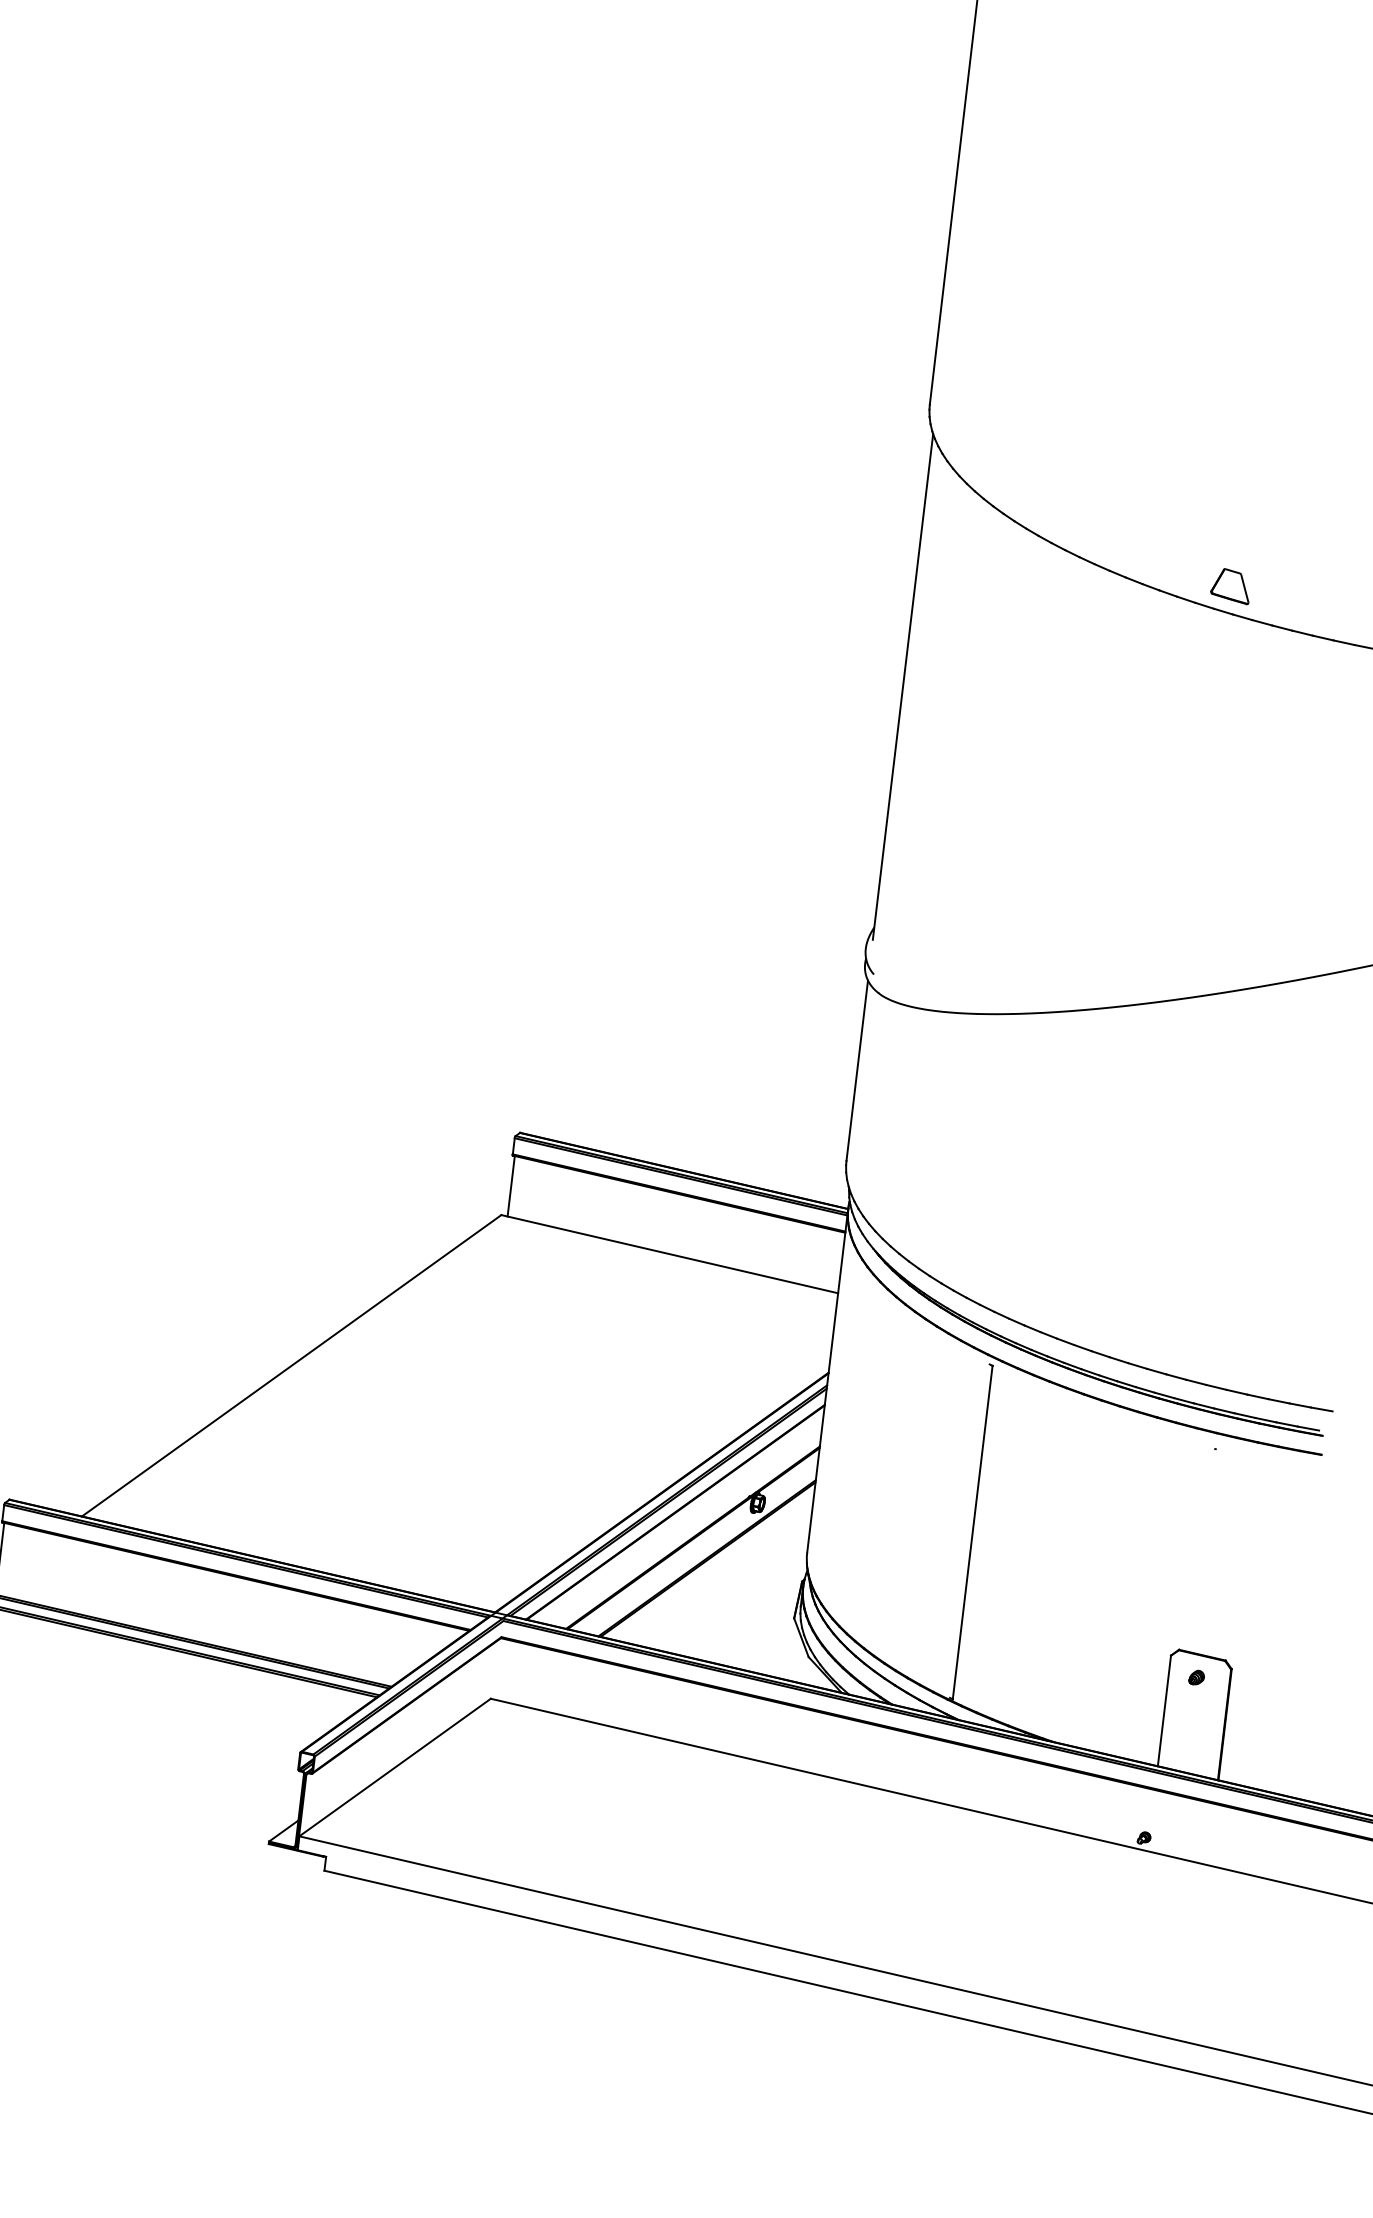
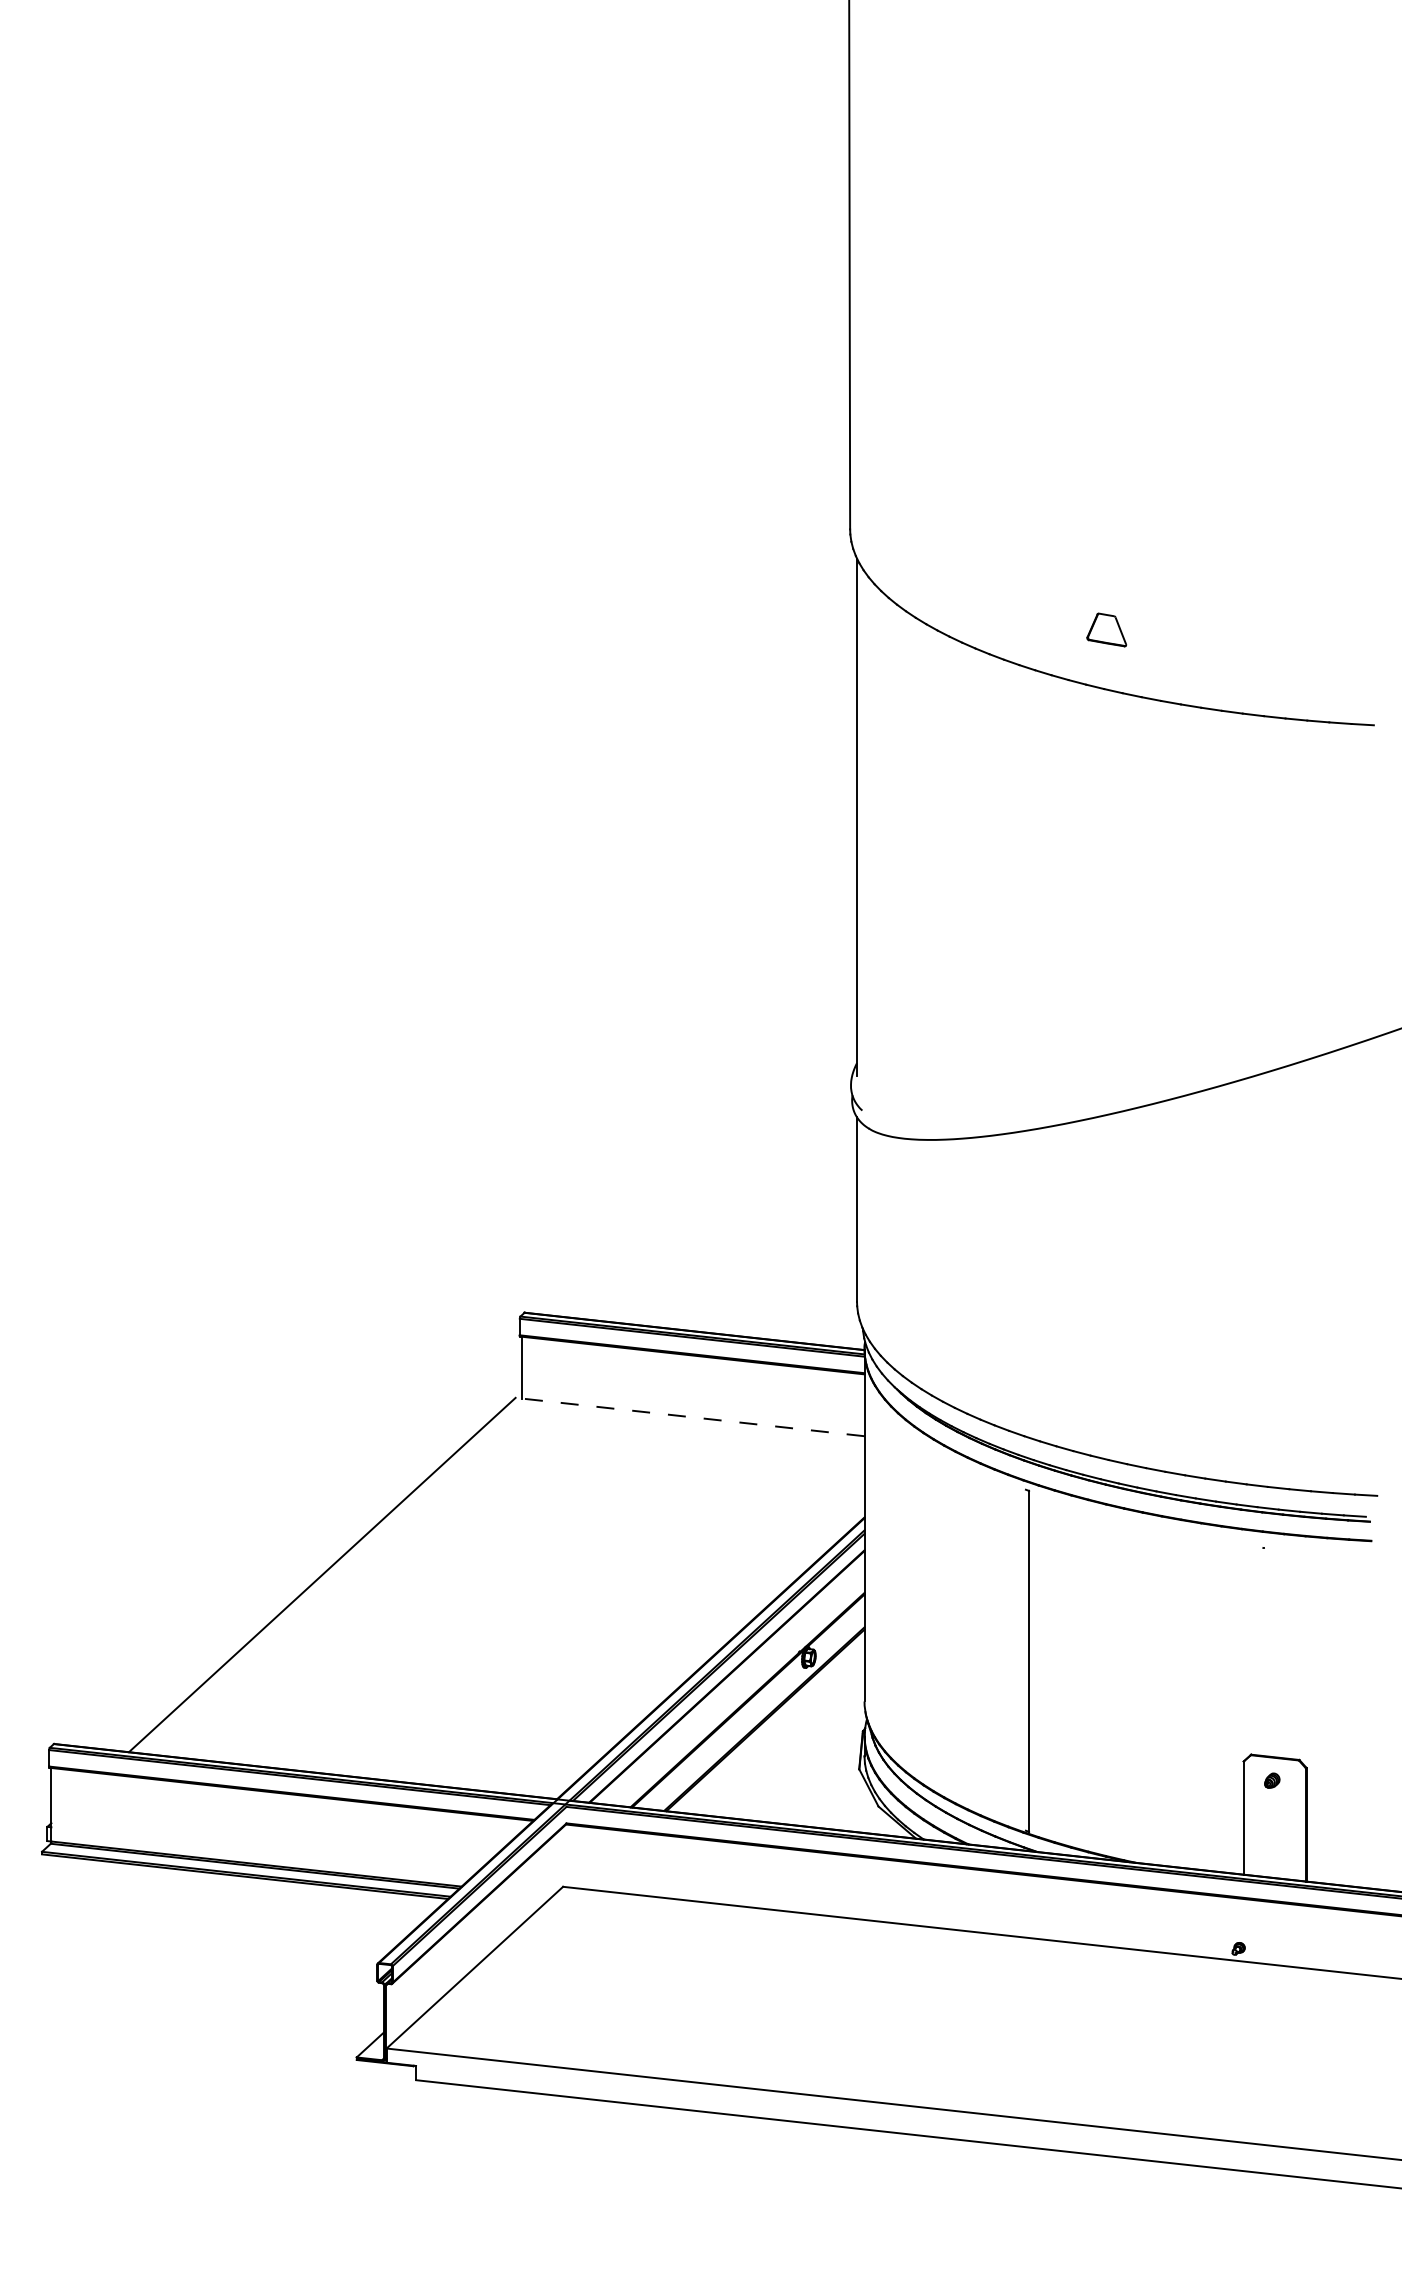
part: (1230, 585) -> (1106, 629), moved
line: (670, 1254) -> (690, 1417), solid -> dashed

